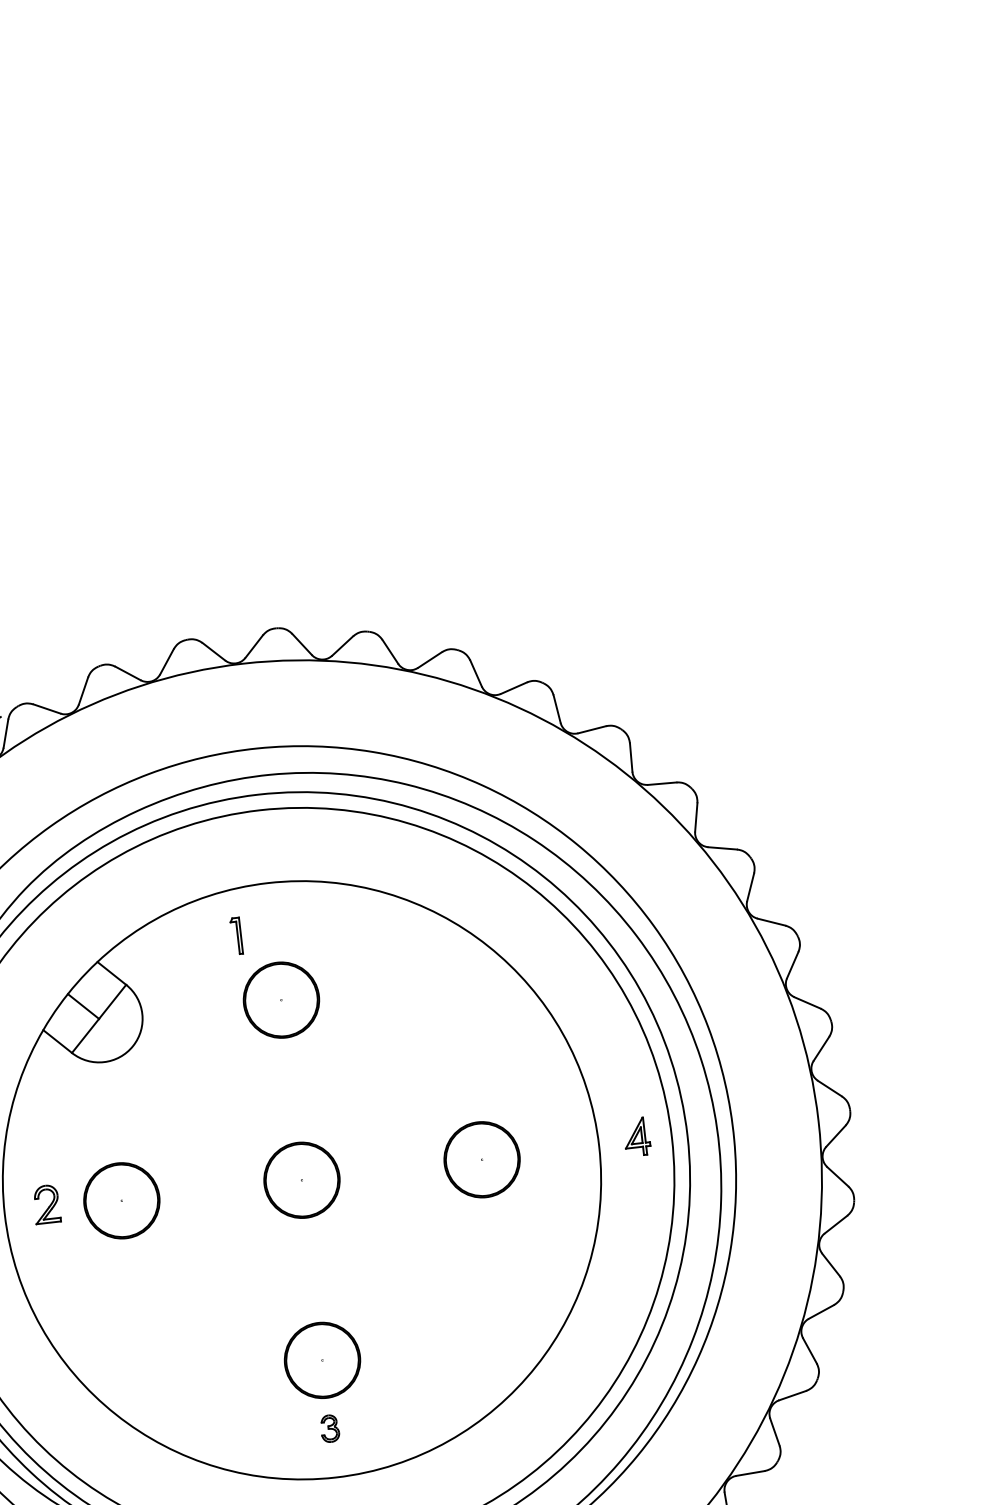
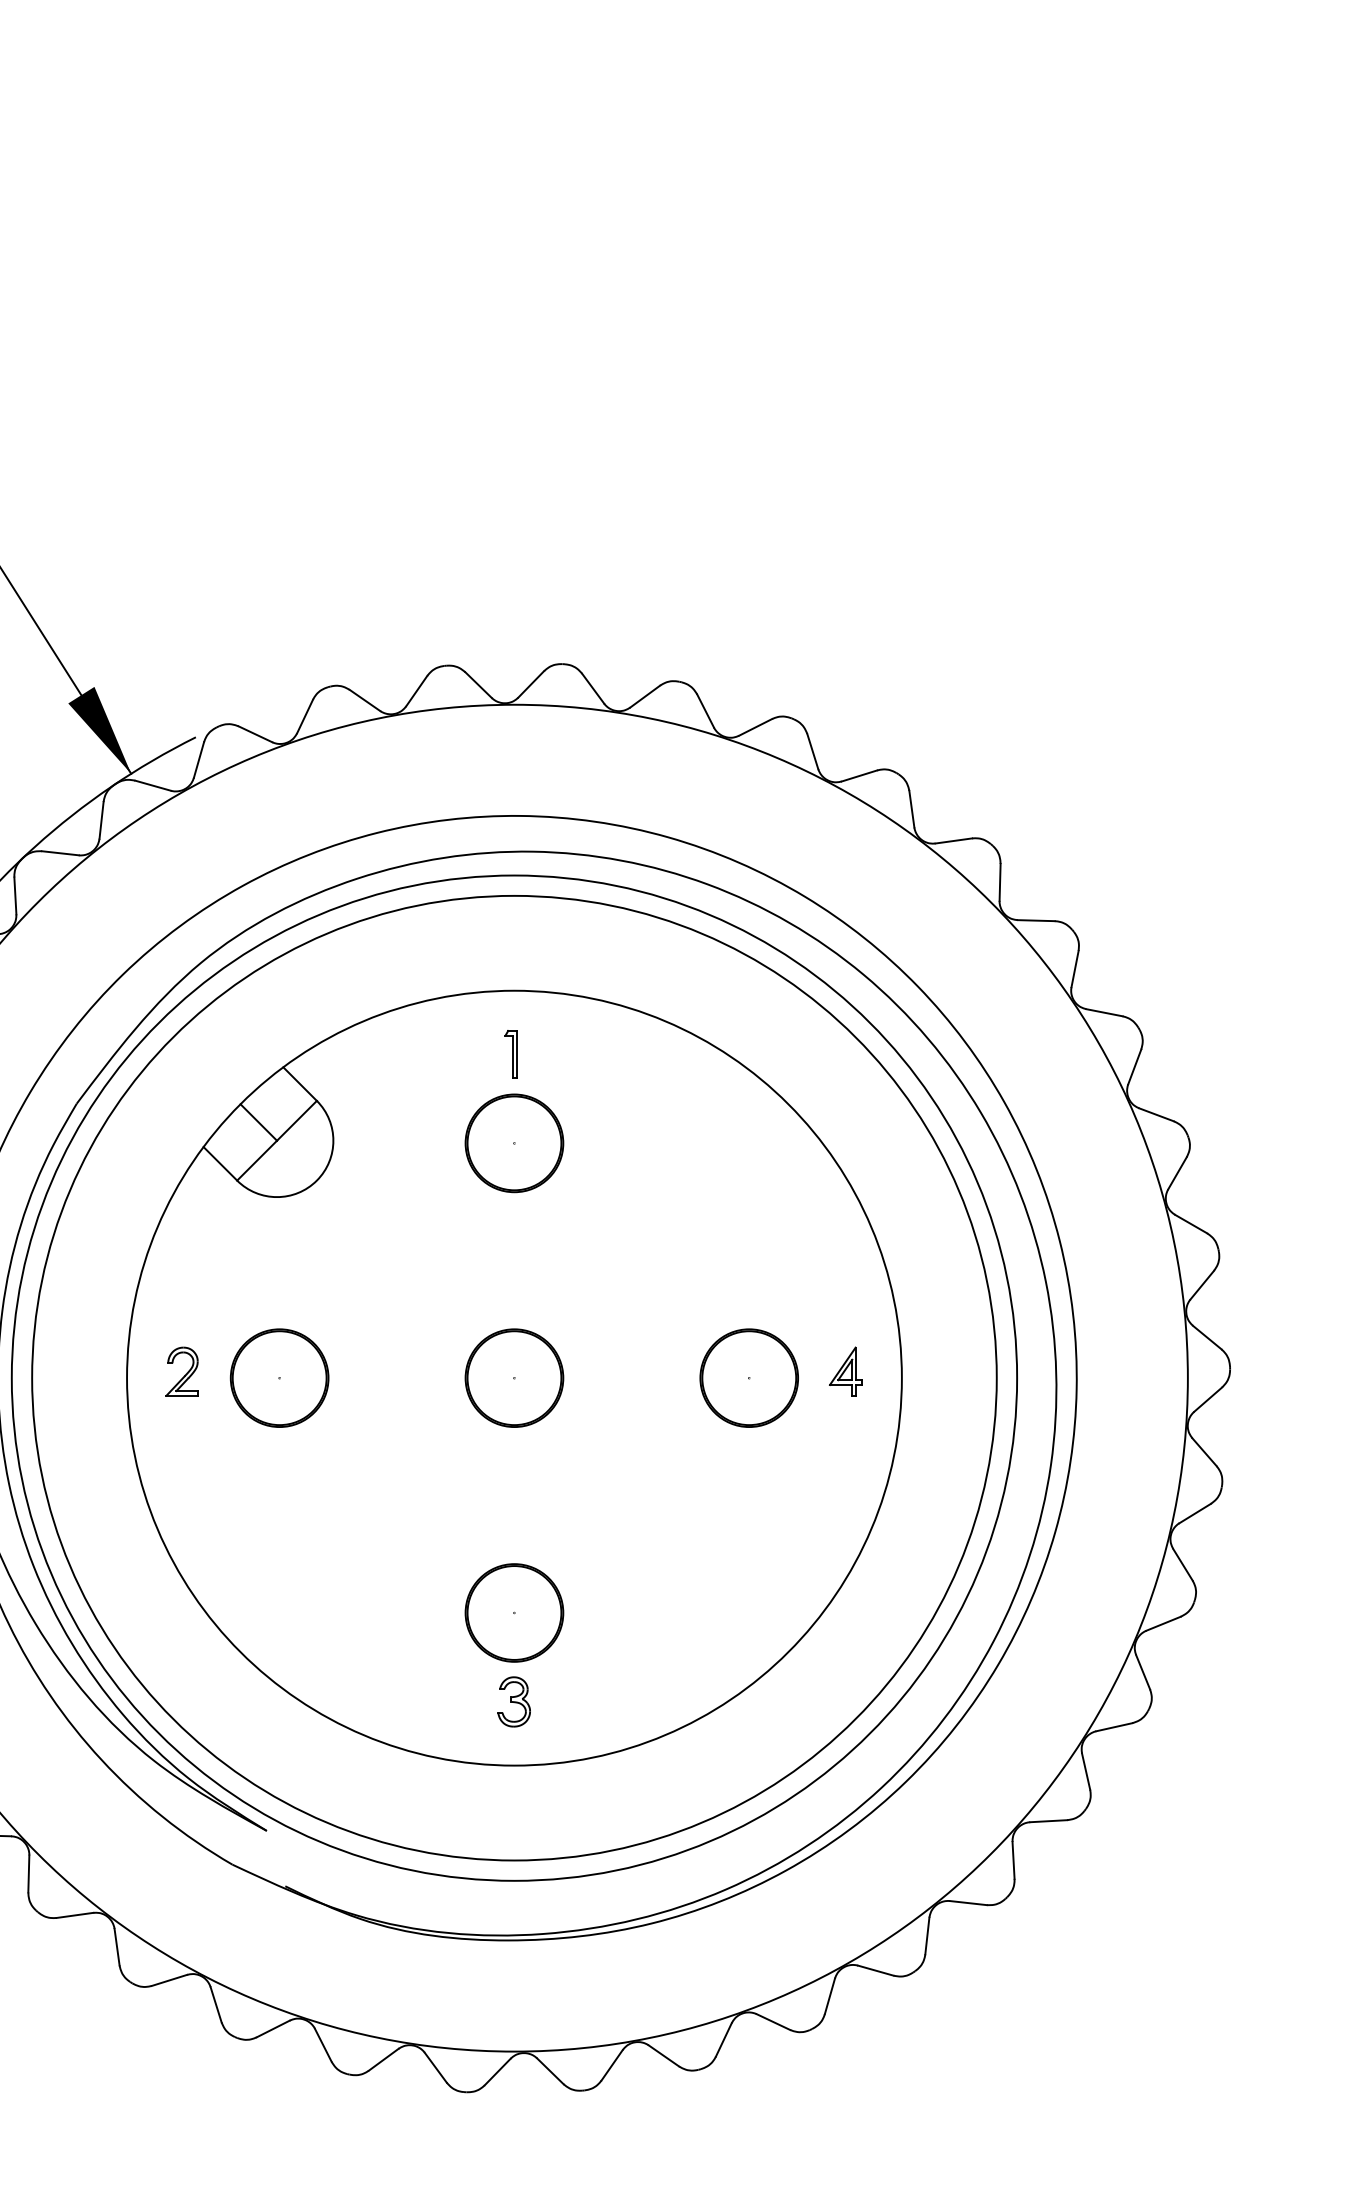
part: (236, 936) -> (510, 1054), moved
part: (636, 1136) -> (845, 1371), moved
part: (329, 1428) -> (513, 1701), size x1.43

